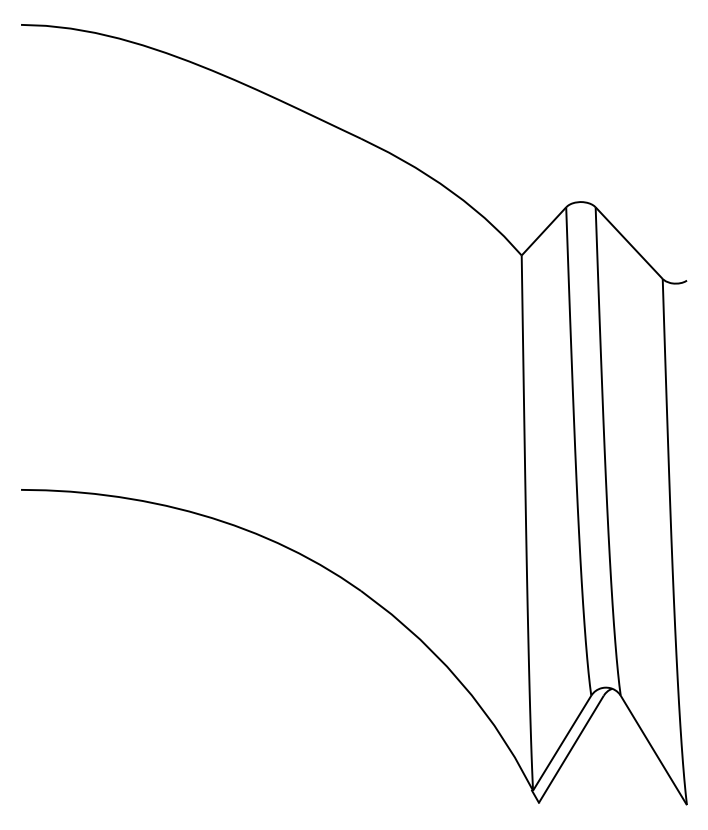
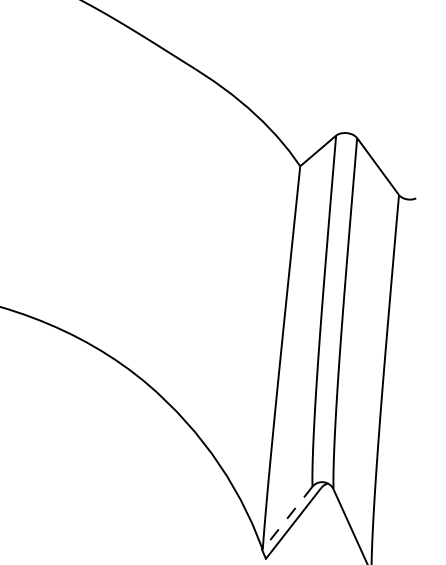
line: (562, 743) -> (287, 518), solid -> dashed

